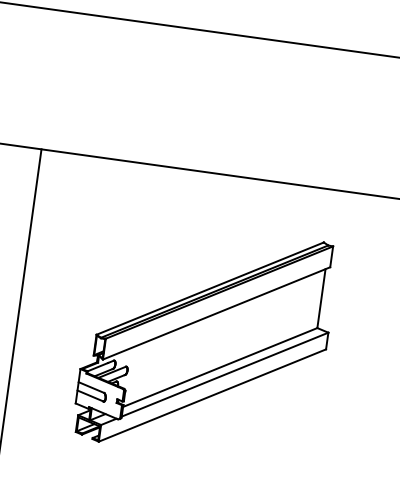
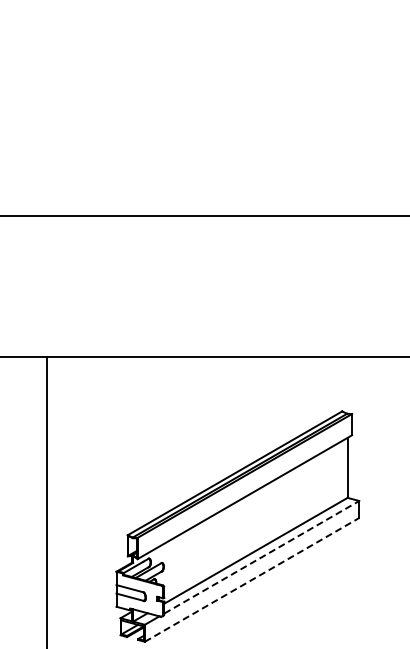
line: (224, 374) -> (261, 557), solid -> dashed
line: (212, 395) -> (252, 579), solid -> dashed

